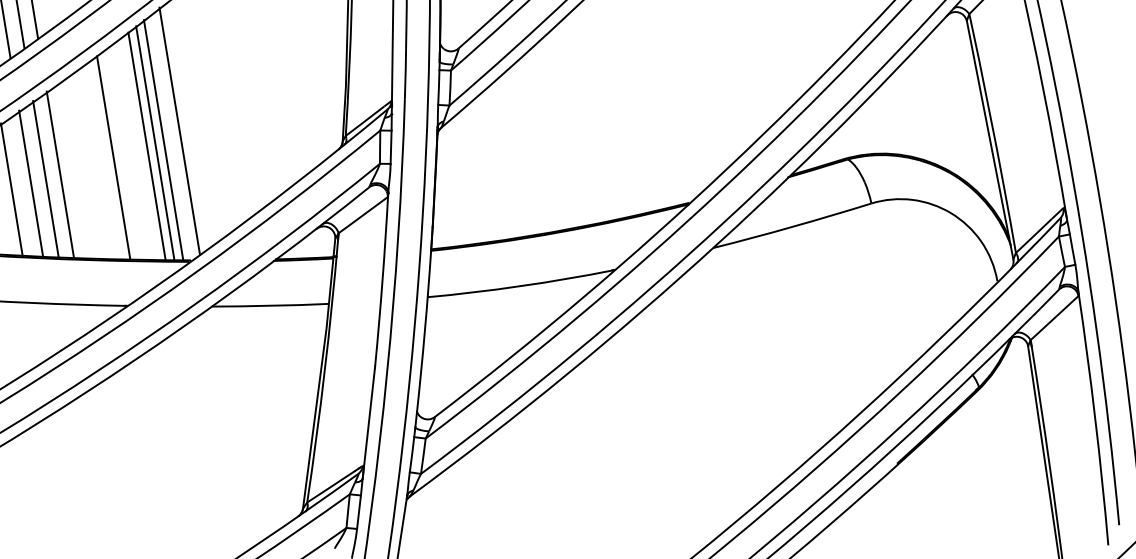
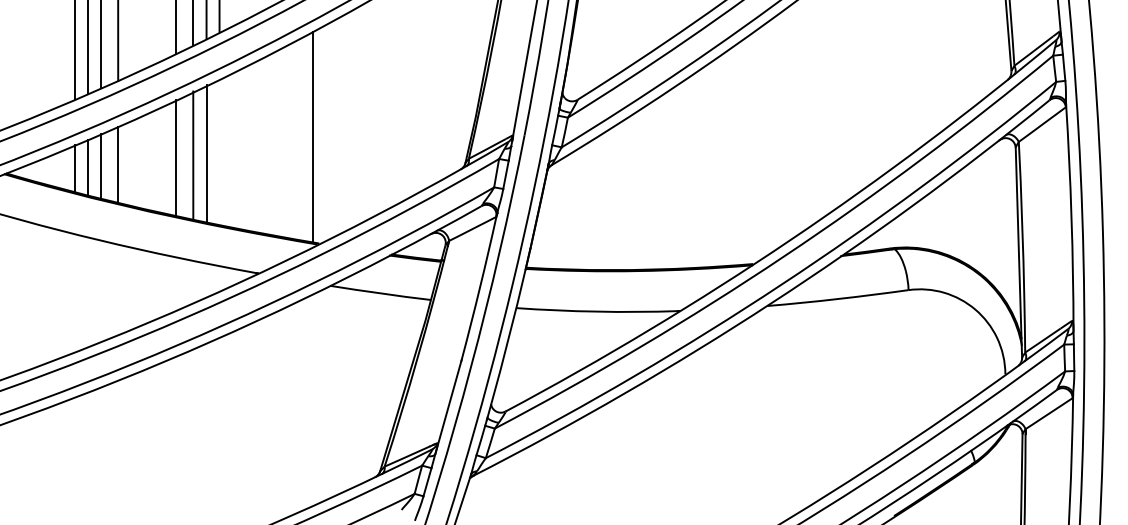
line: (179, 131) -> (327, 131), removed
line: (155, 142) -> (305, 137), removed
line: (146, 145) -> (297, 139), removed
line: (113, 158) -> (267, 145), removed
line: (60, 175) -> (219, 152), removed

